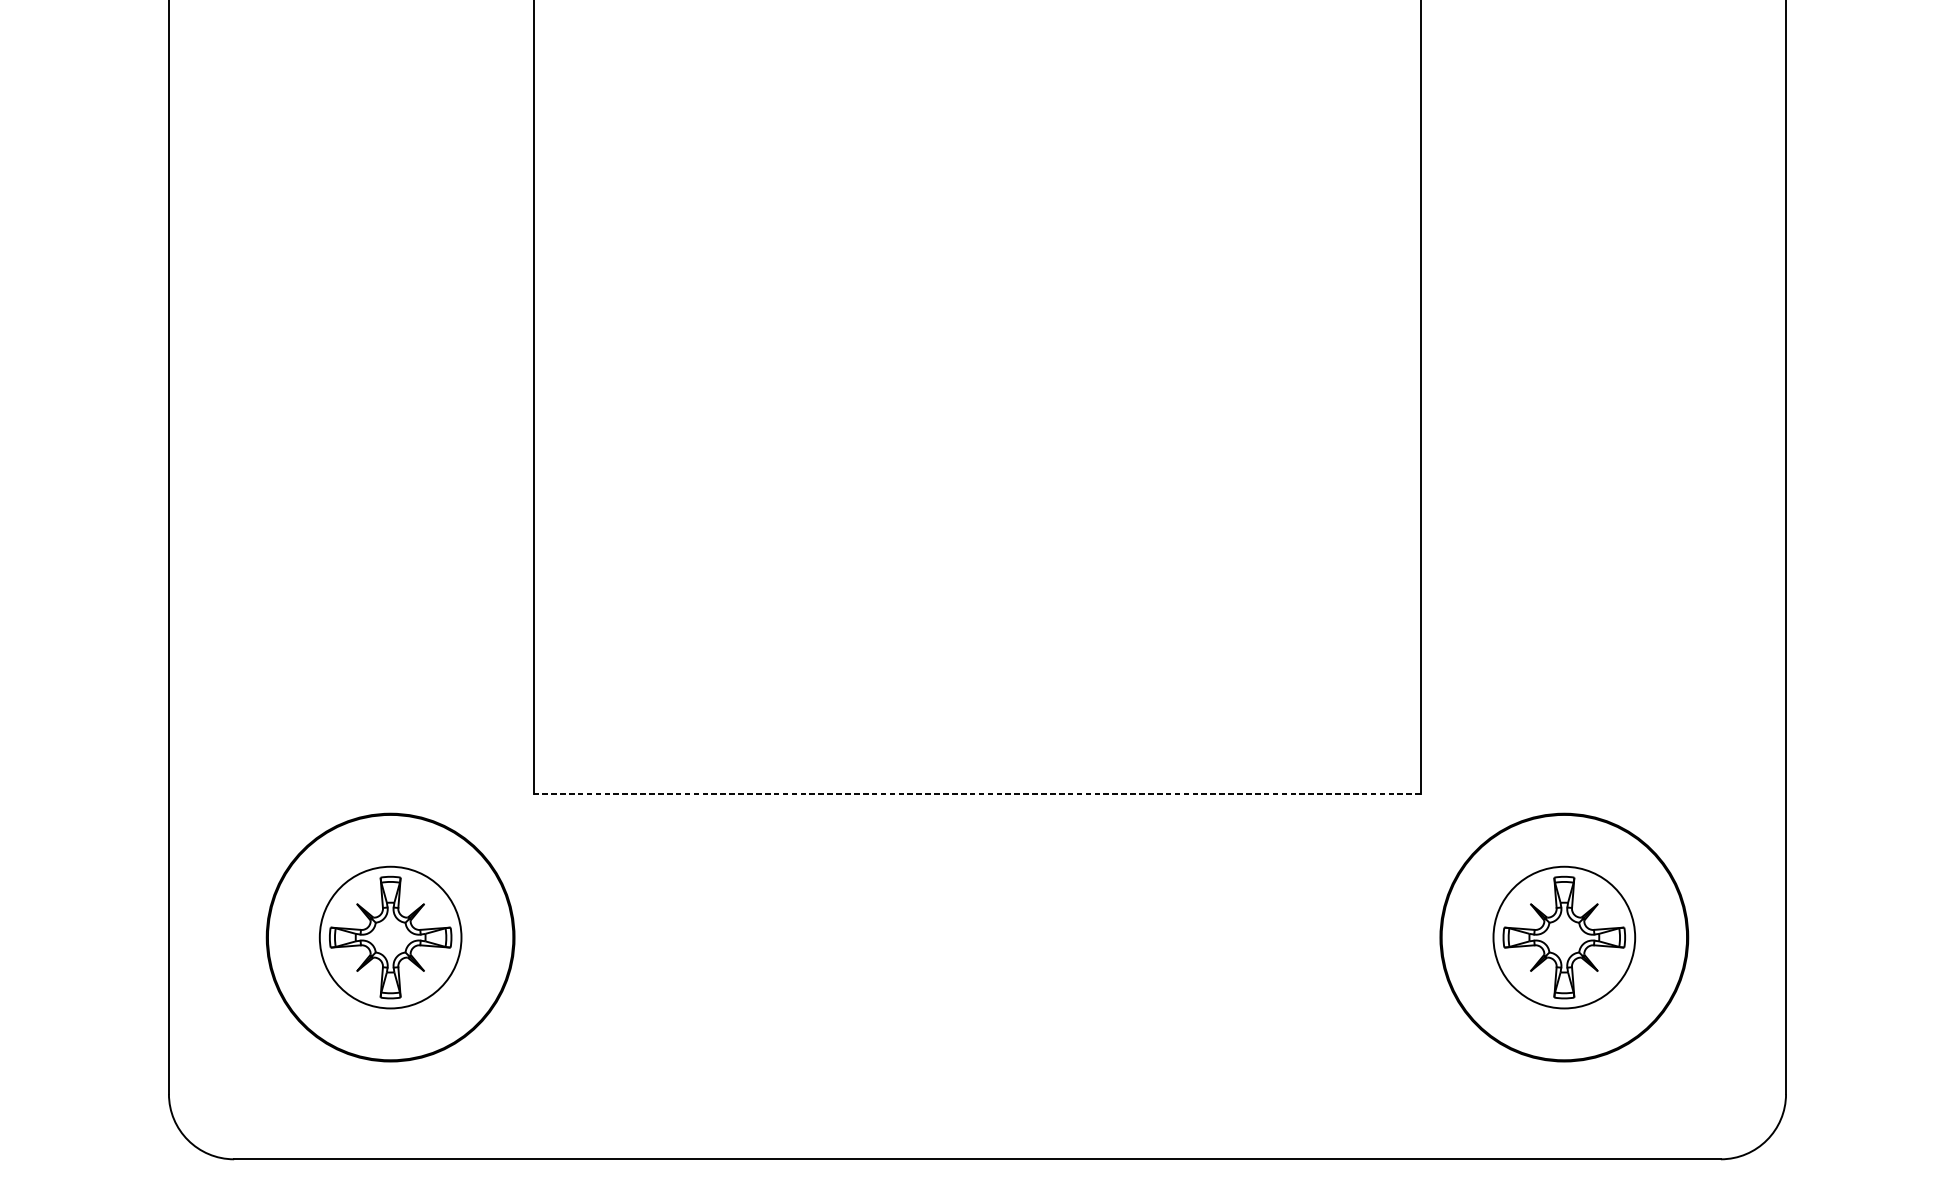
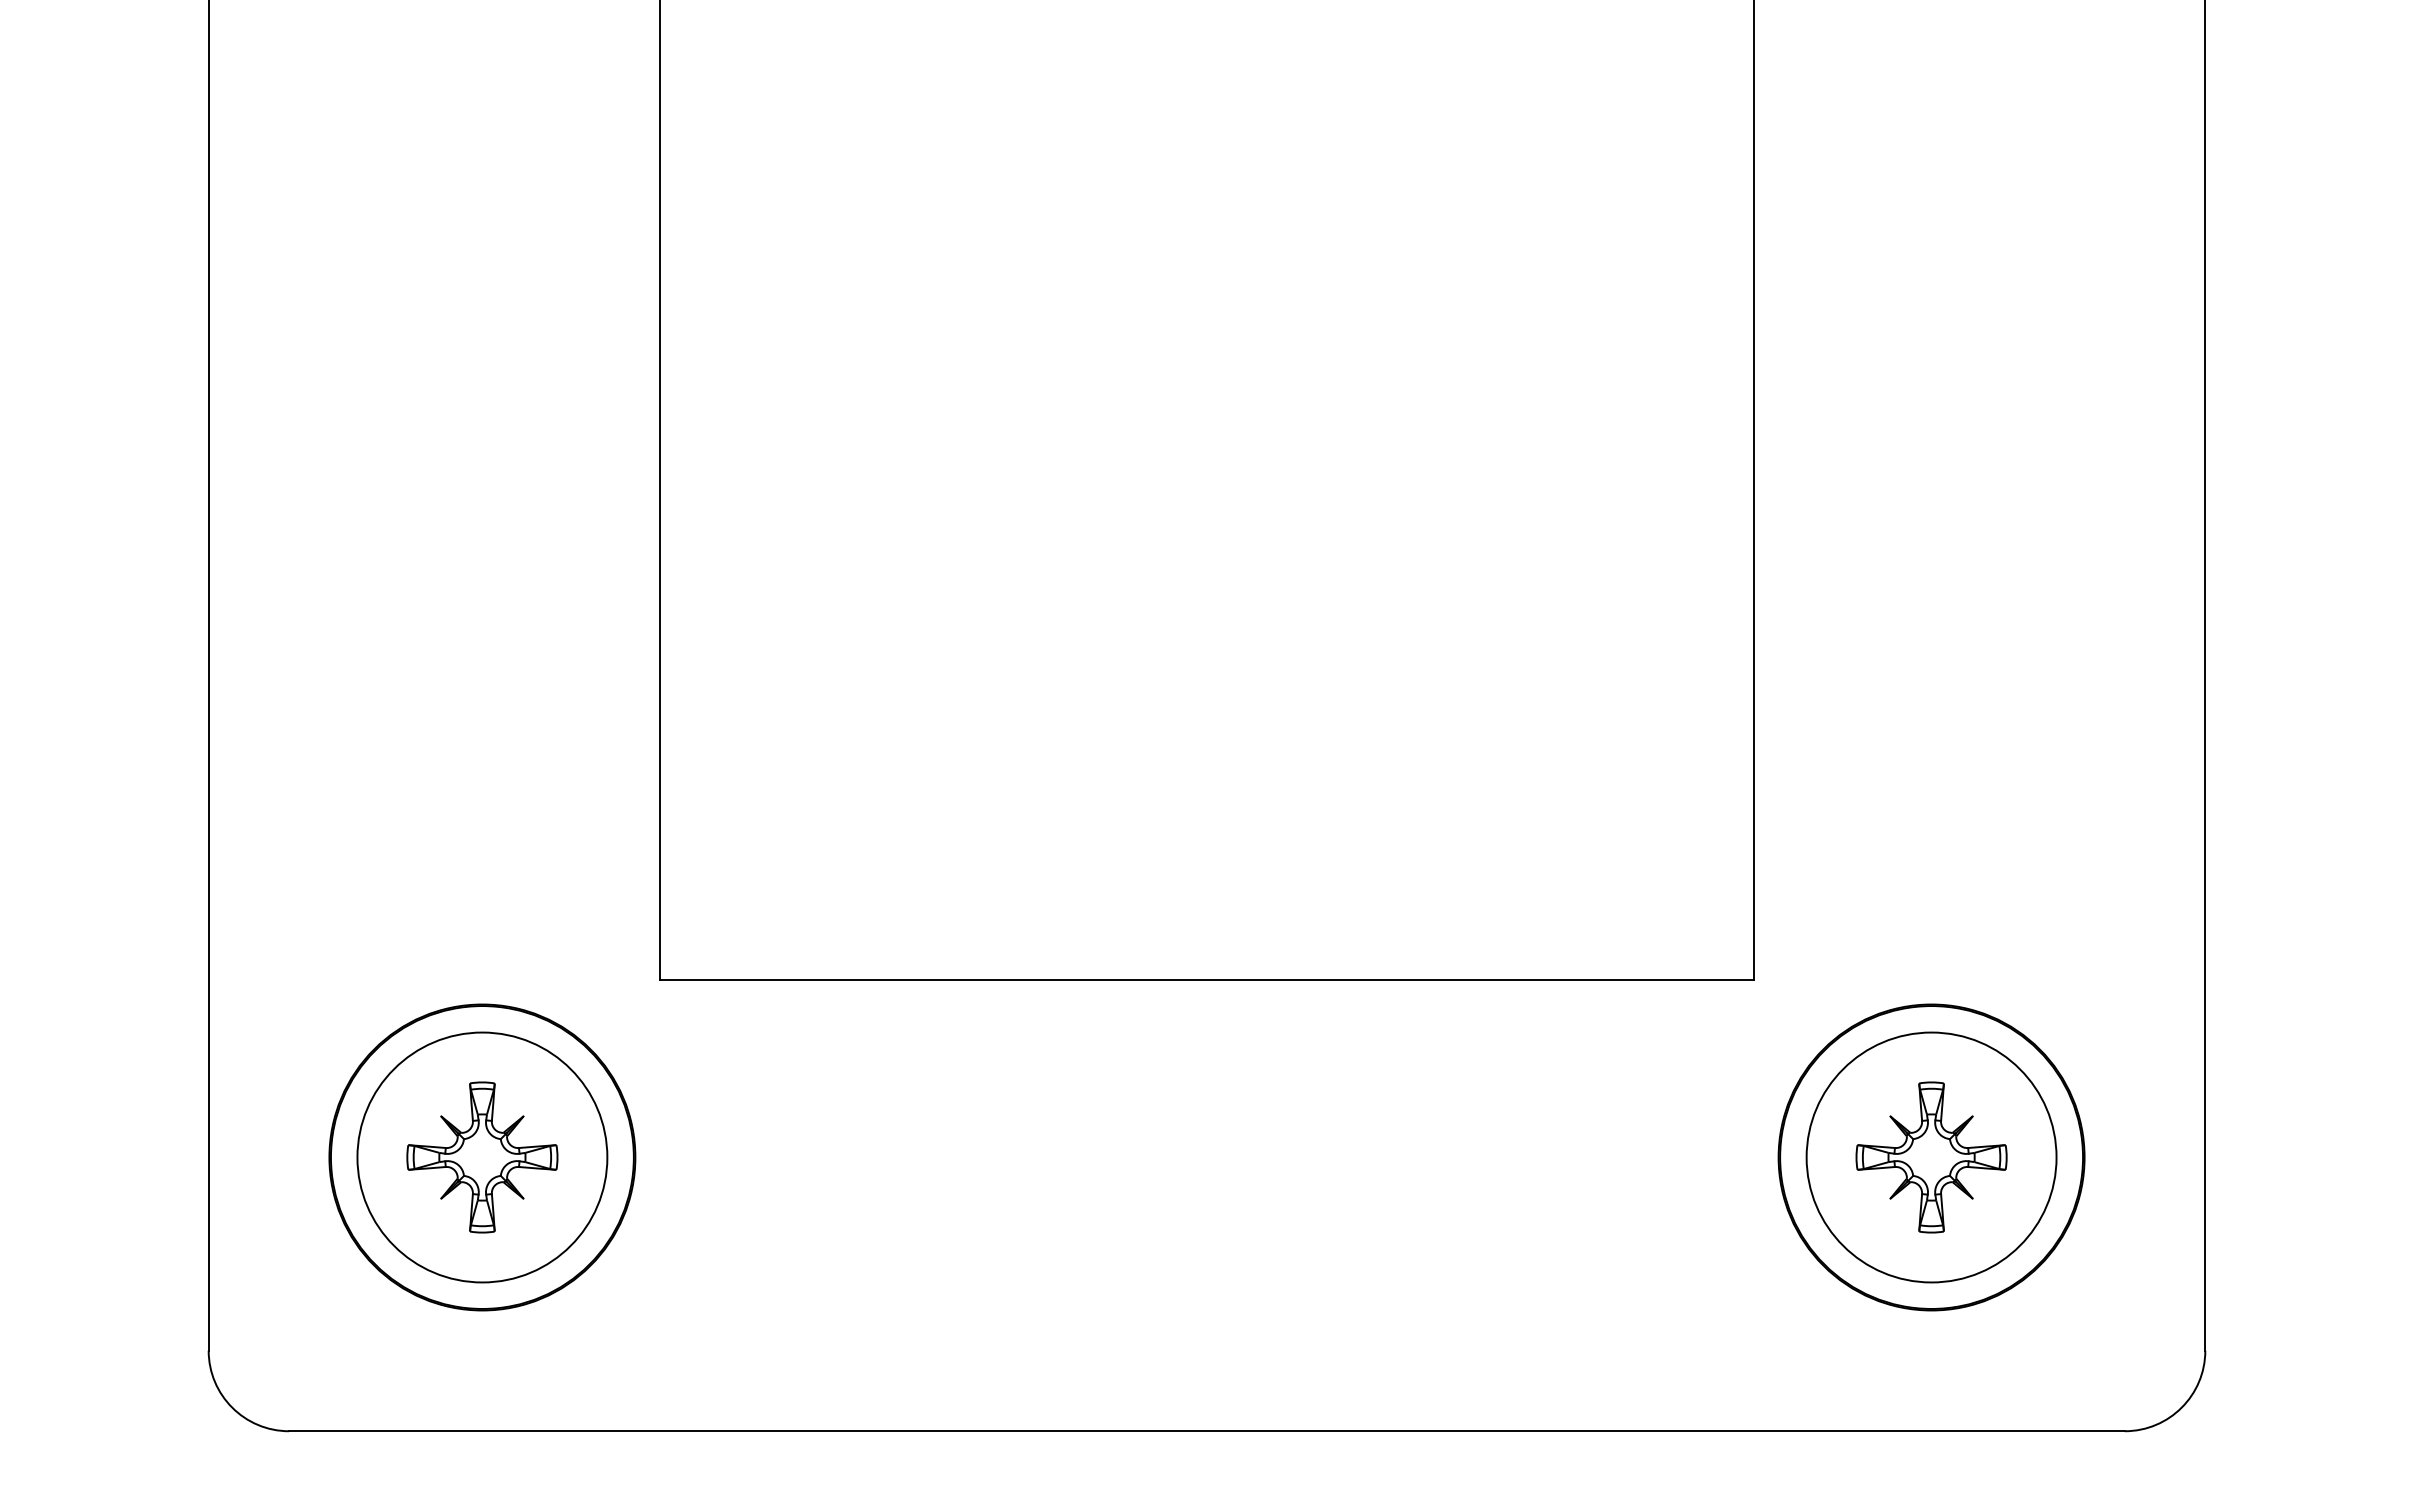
line: (977, 794) -> (1206, 980), dashed -> solid
circle: (390, 937) -> (482, 1157), size x1.43
circle: (1564, 937) -> (1931, 1157), size x1.43

